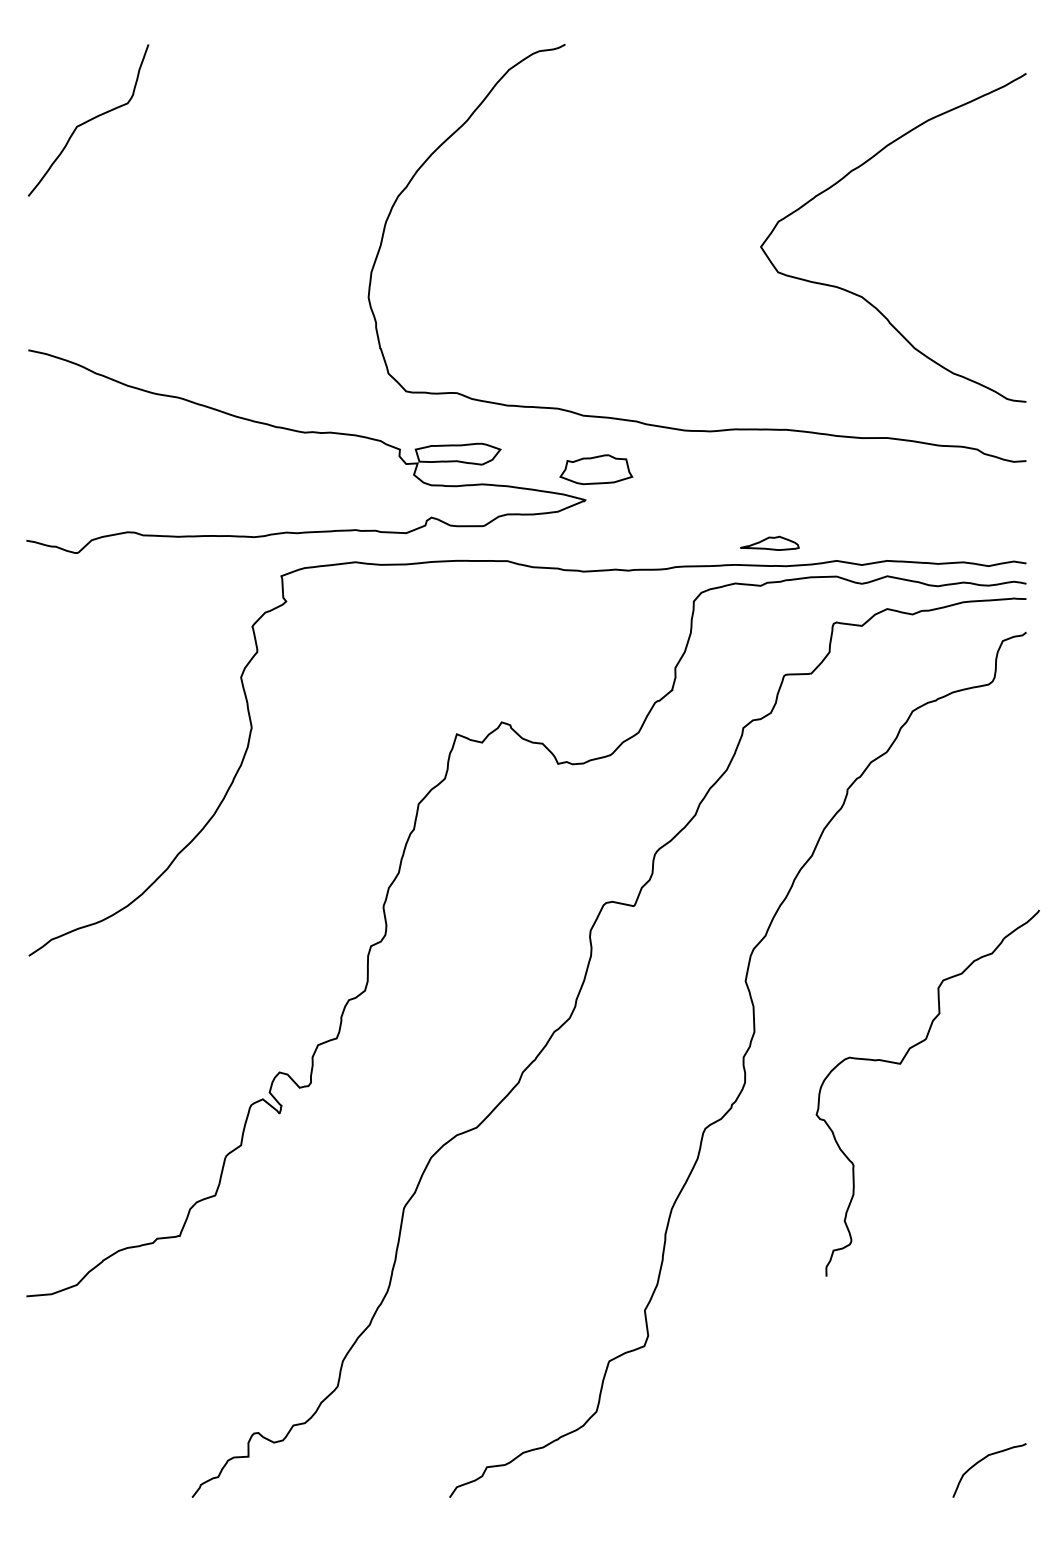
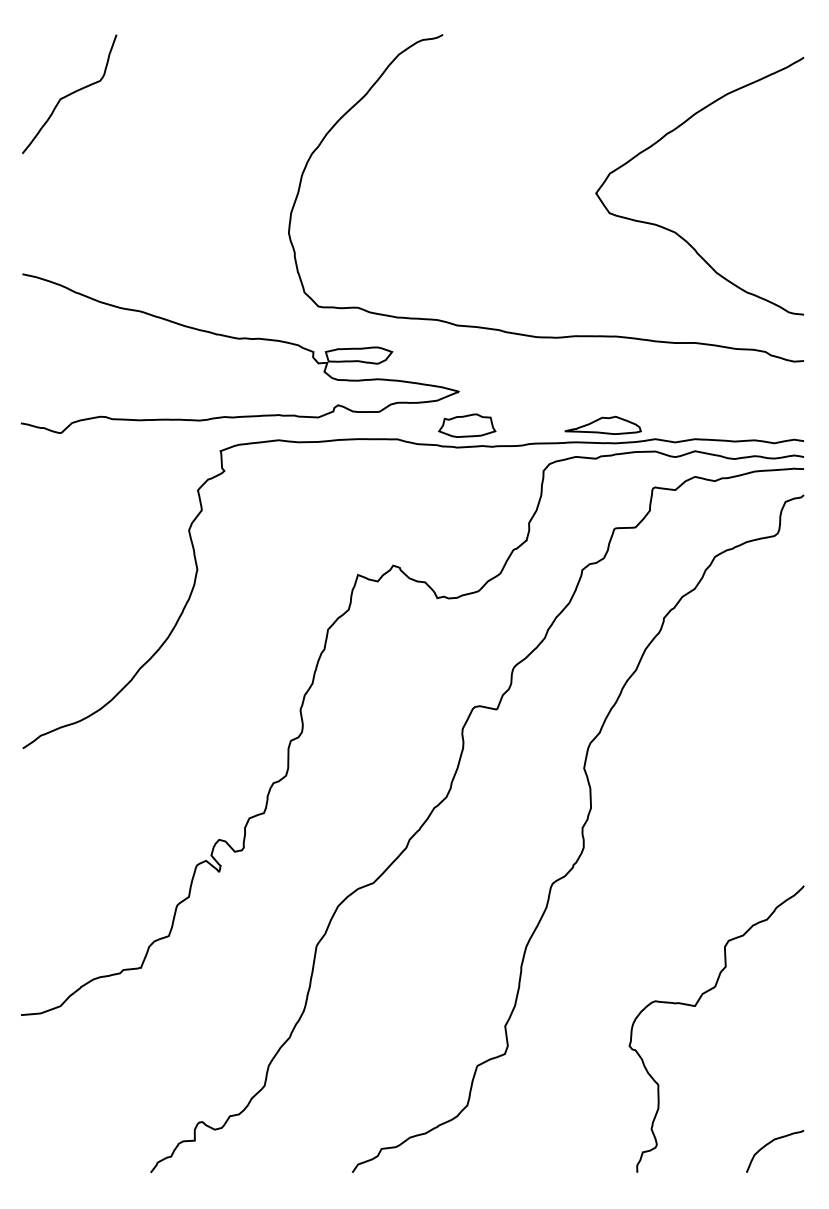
part: (596, 469) -> (467, 425), moved
part: (769, 543) -> (602, 425), size x1.67
curve: (900, 1064) -> (695, 1006), moved

